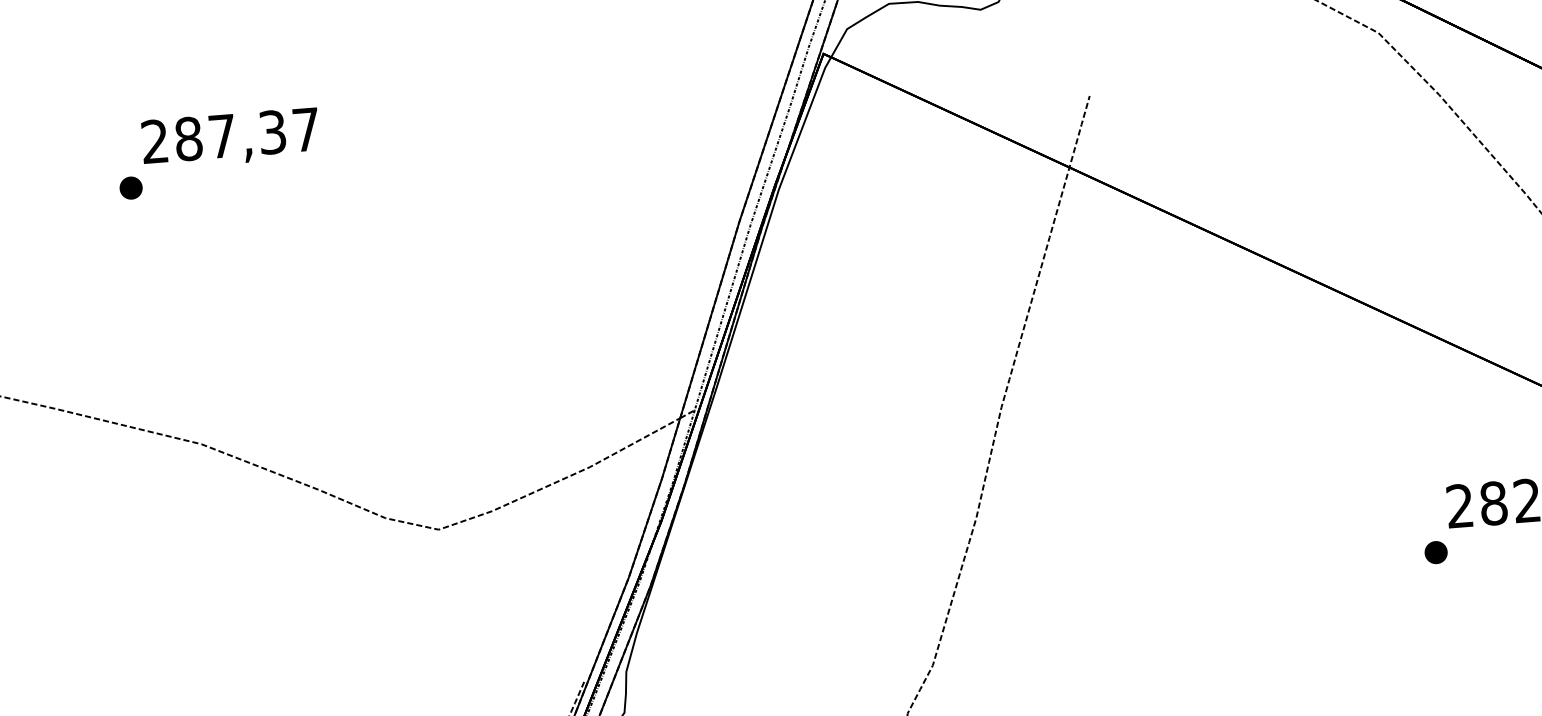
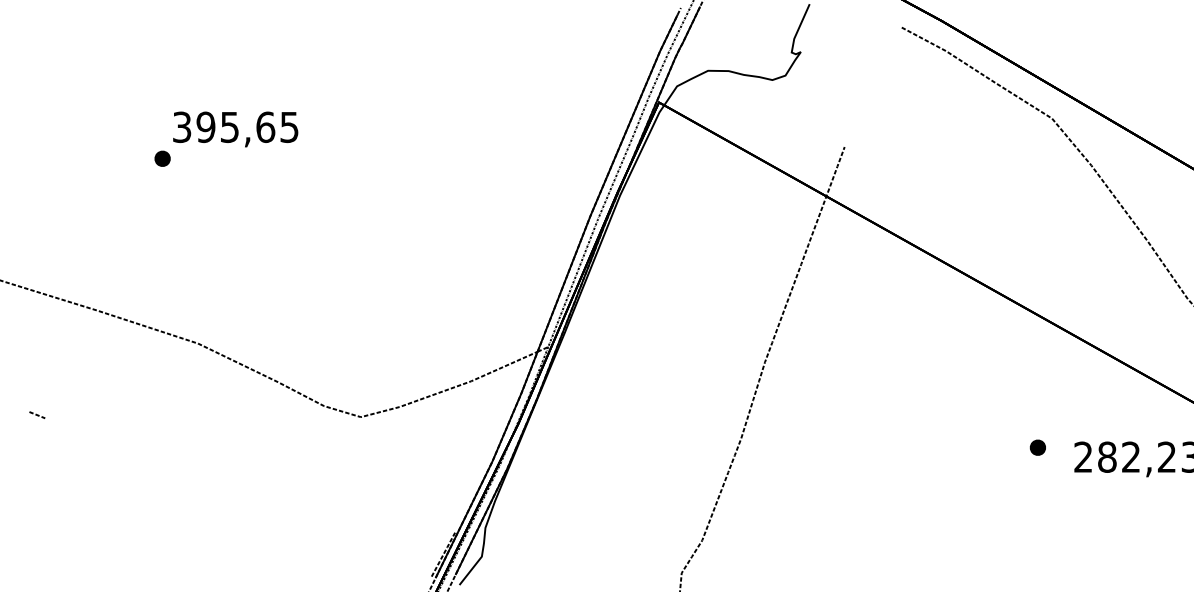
text: (230, 135) -> (235, 127), 287,37 -> 395,65
part: (1435, 552) -> (1037, 447), moved

